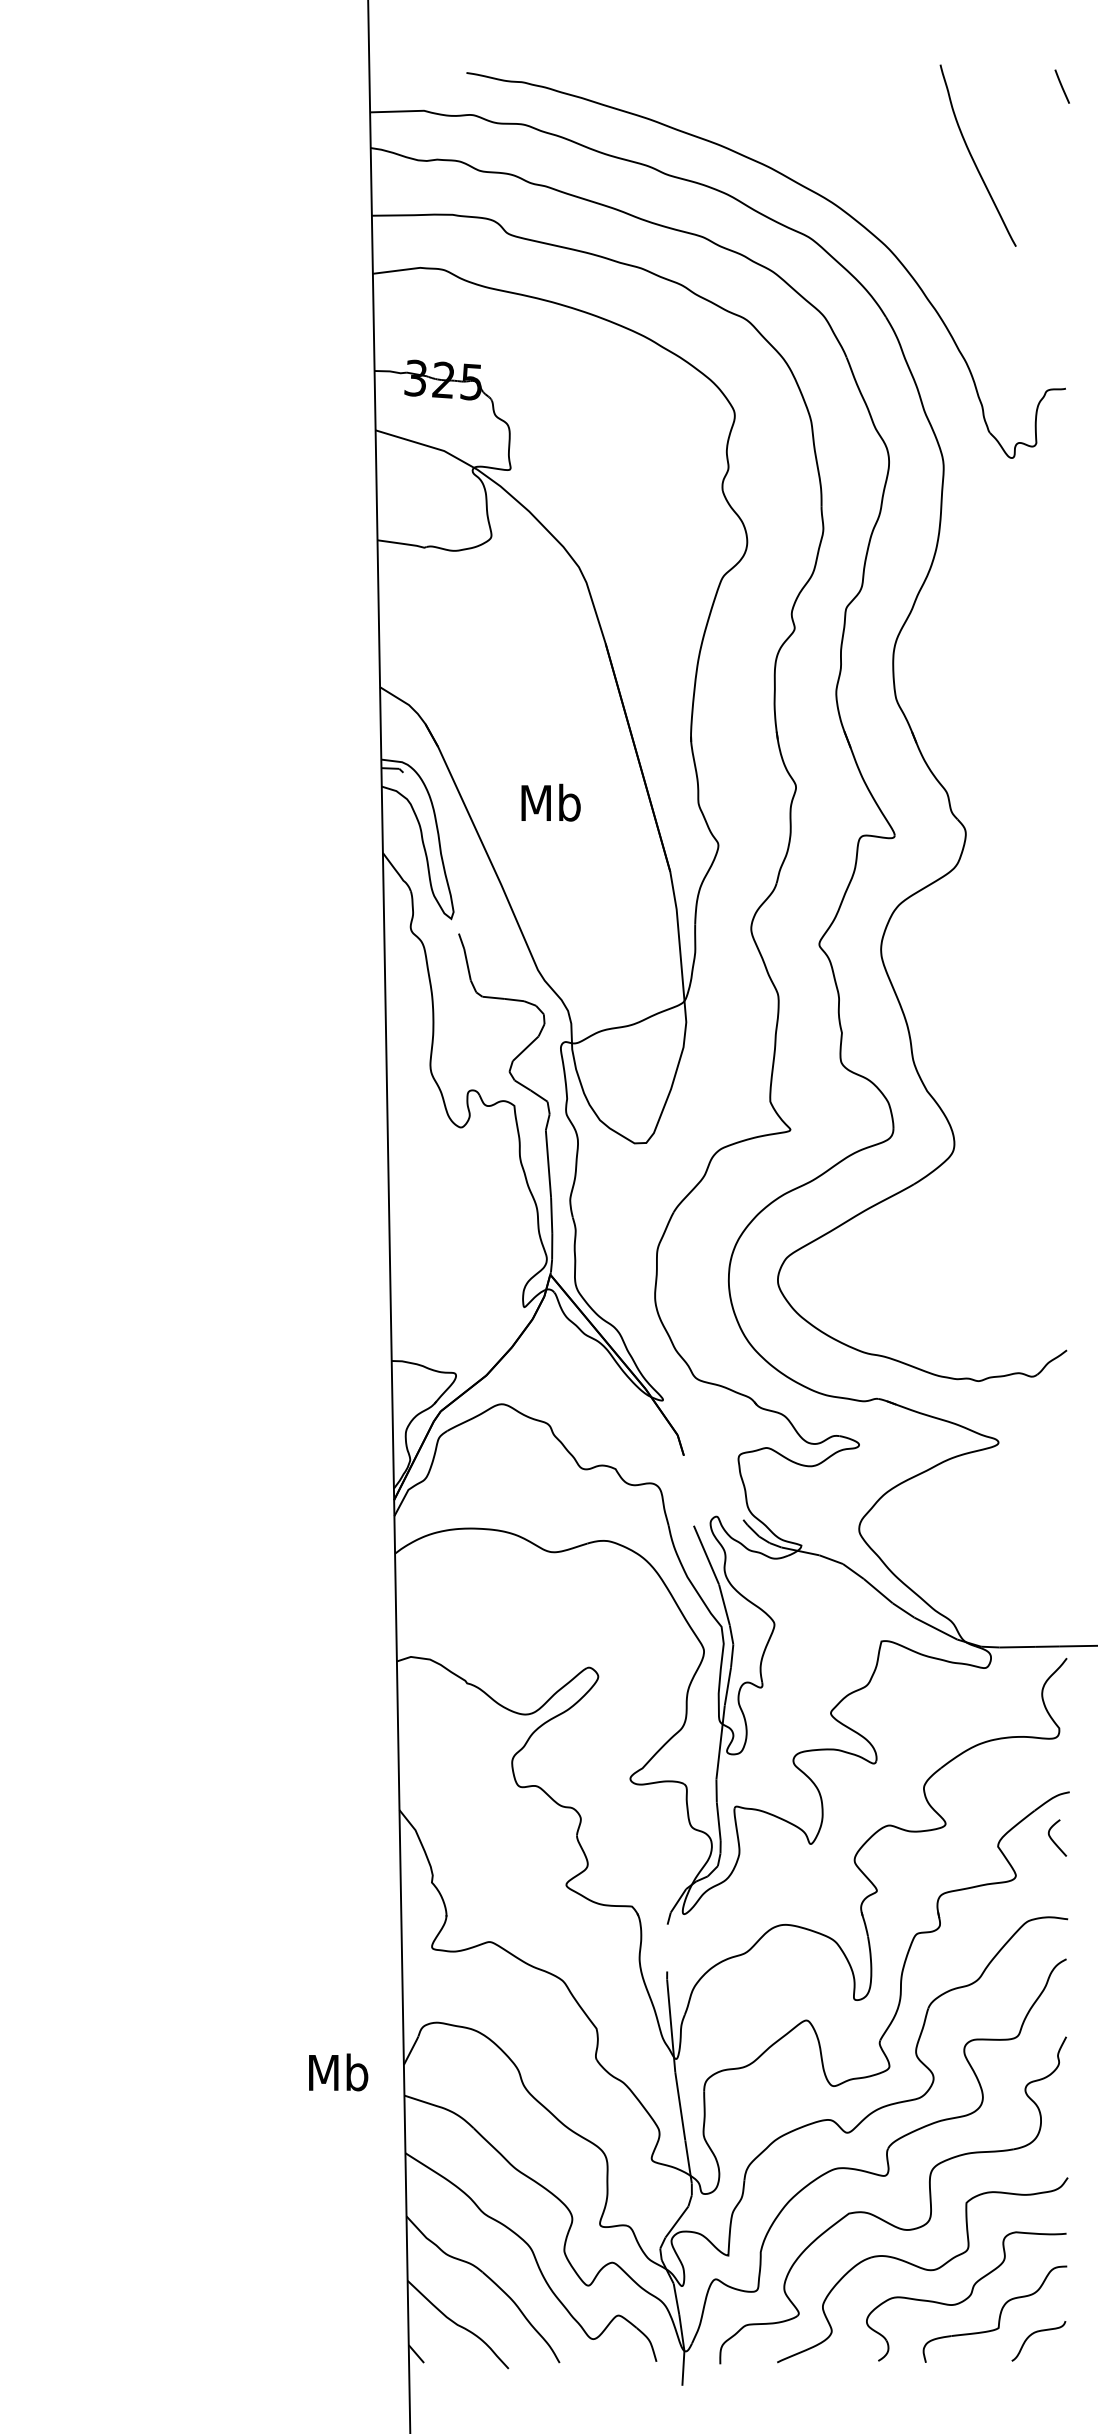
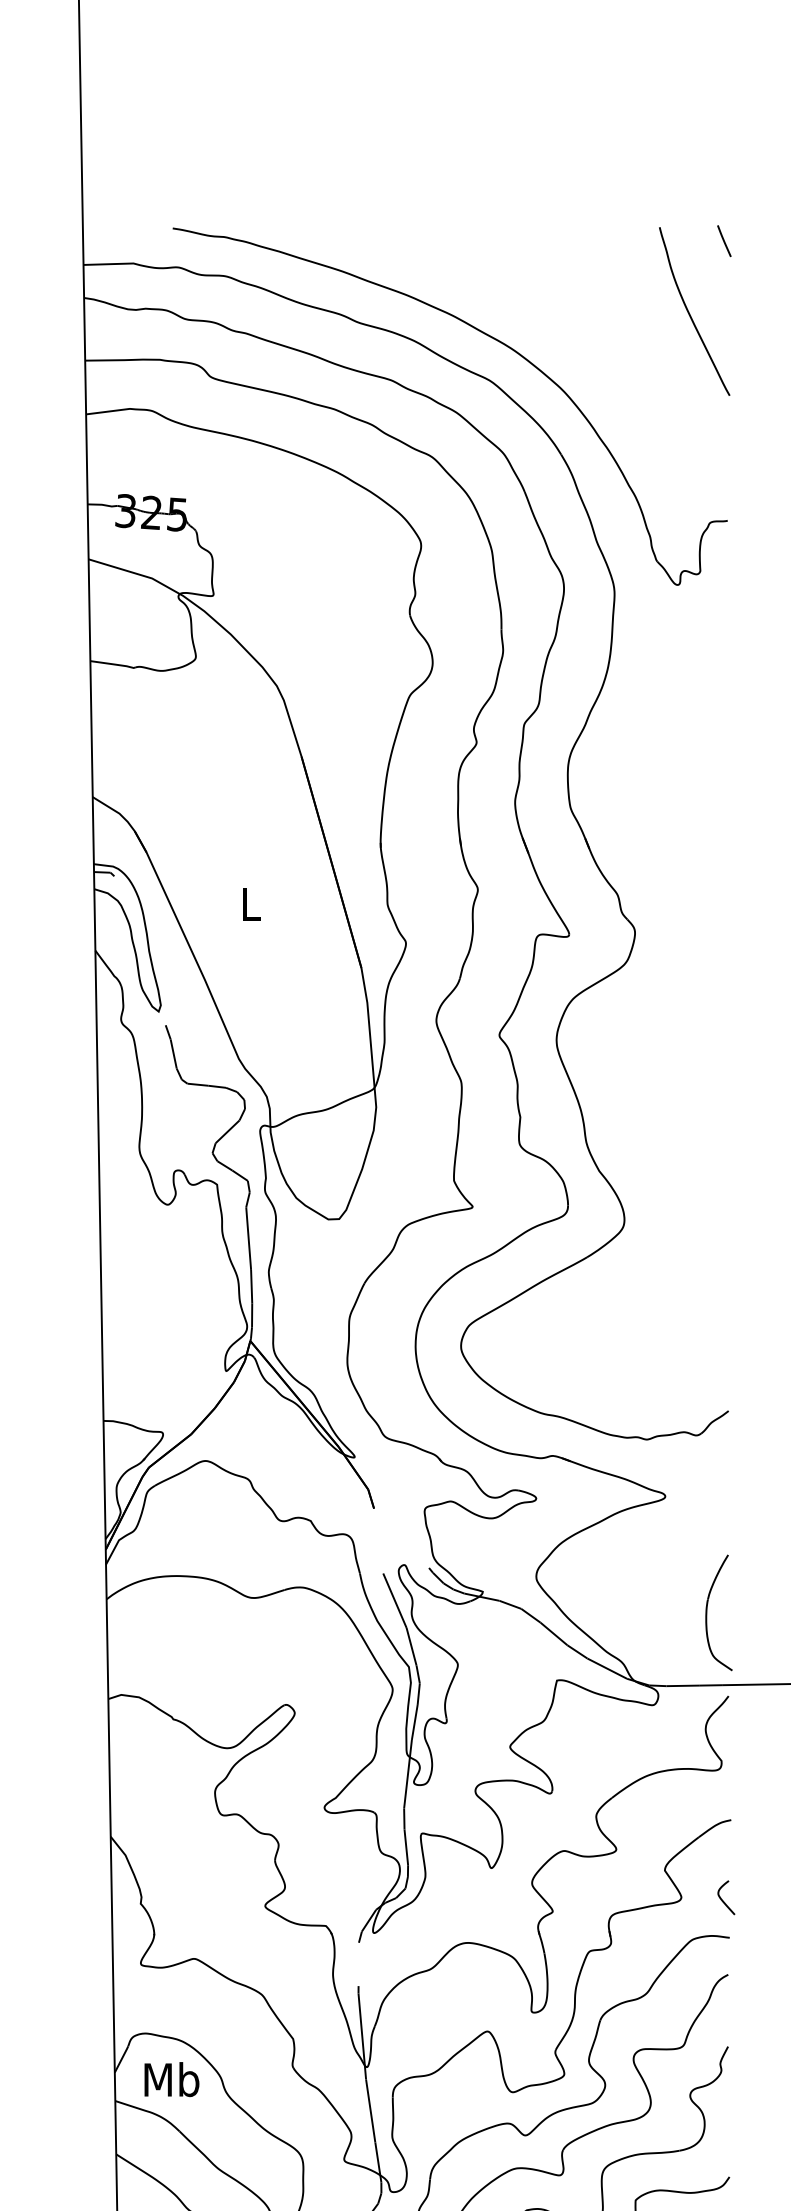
curve: (973, 158) -> (690, 314), moved
text: (550, 802) -> (250, 903), Mb -> L
part: (1044, 1563) -> (707, 1608), added
curve: (1053, 1840) -> (722, 1900), moved
text: (338, 2072) -> (171, 2079), moved

